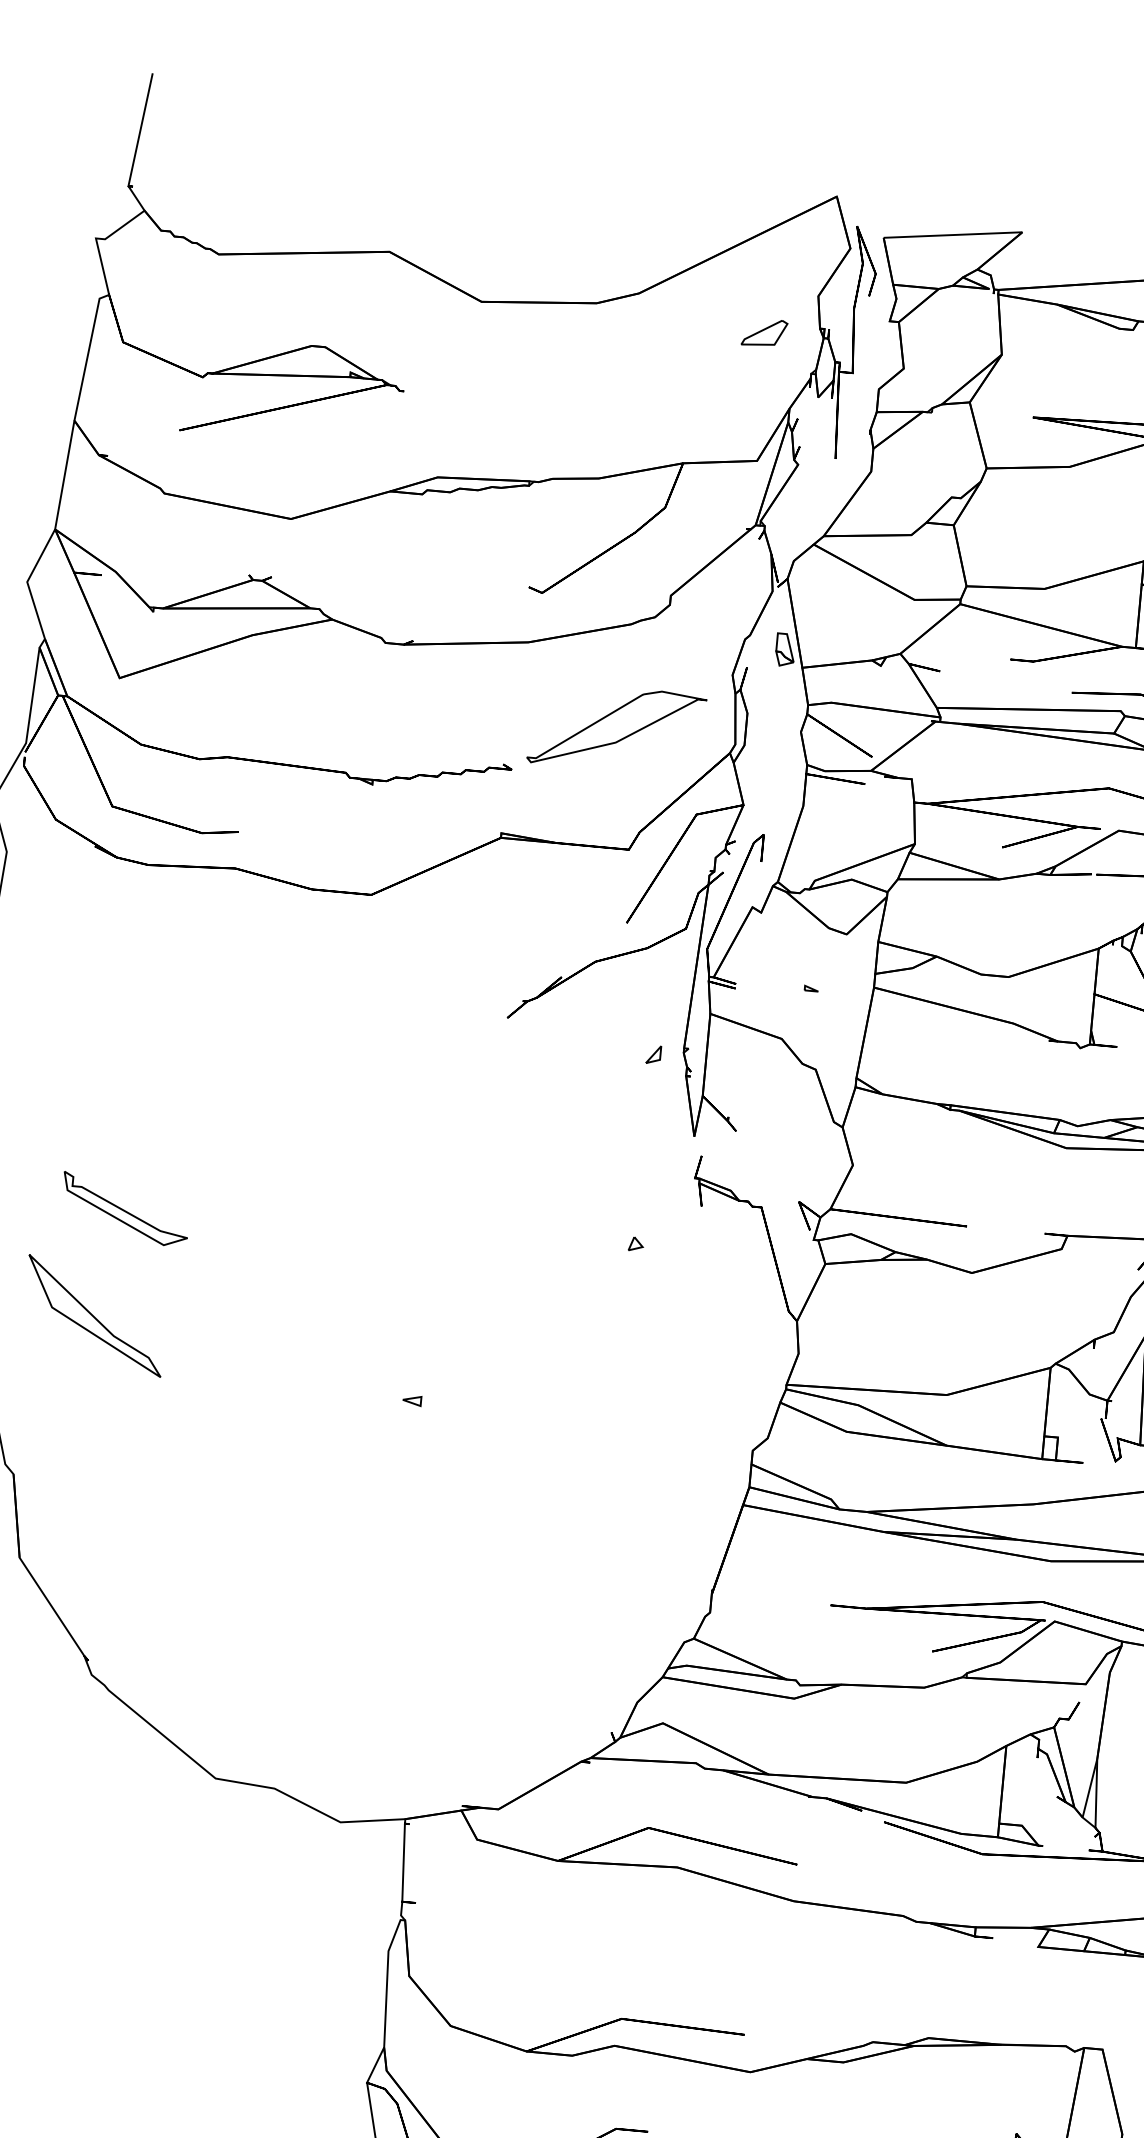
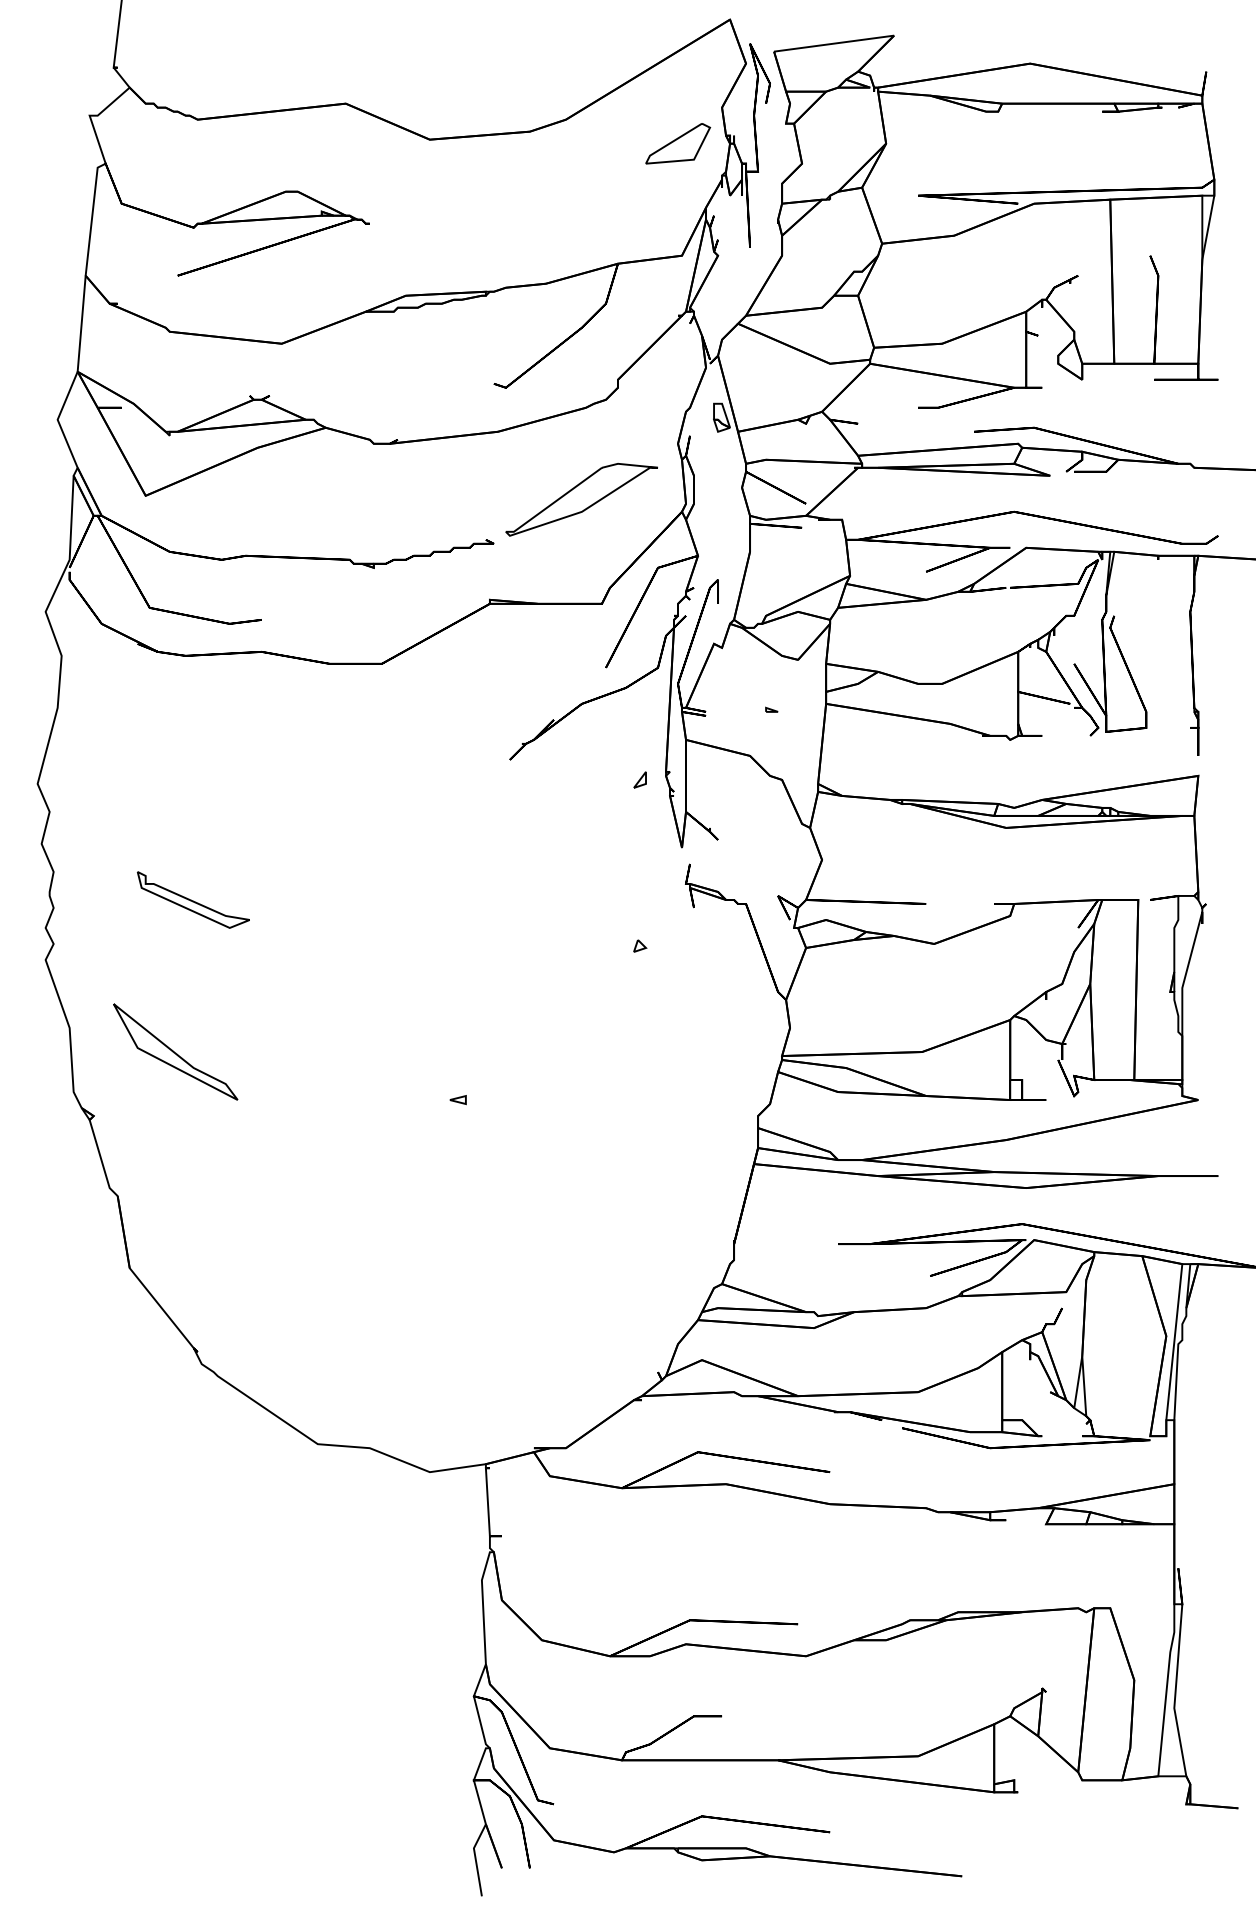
part: (764, 332) -> (678, 143), size x1.67
part: (125, 1208) -> (193, 899), moved

